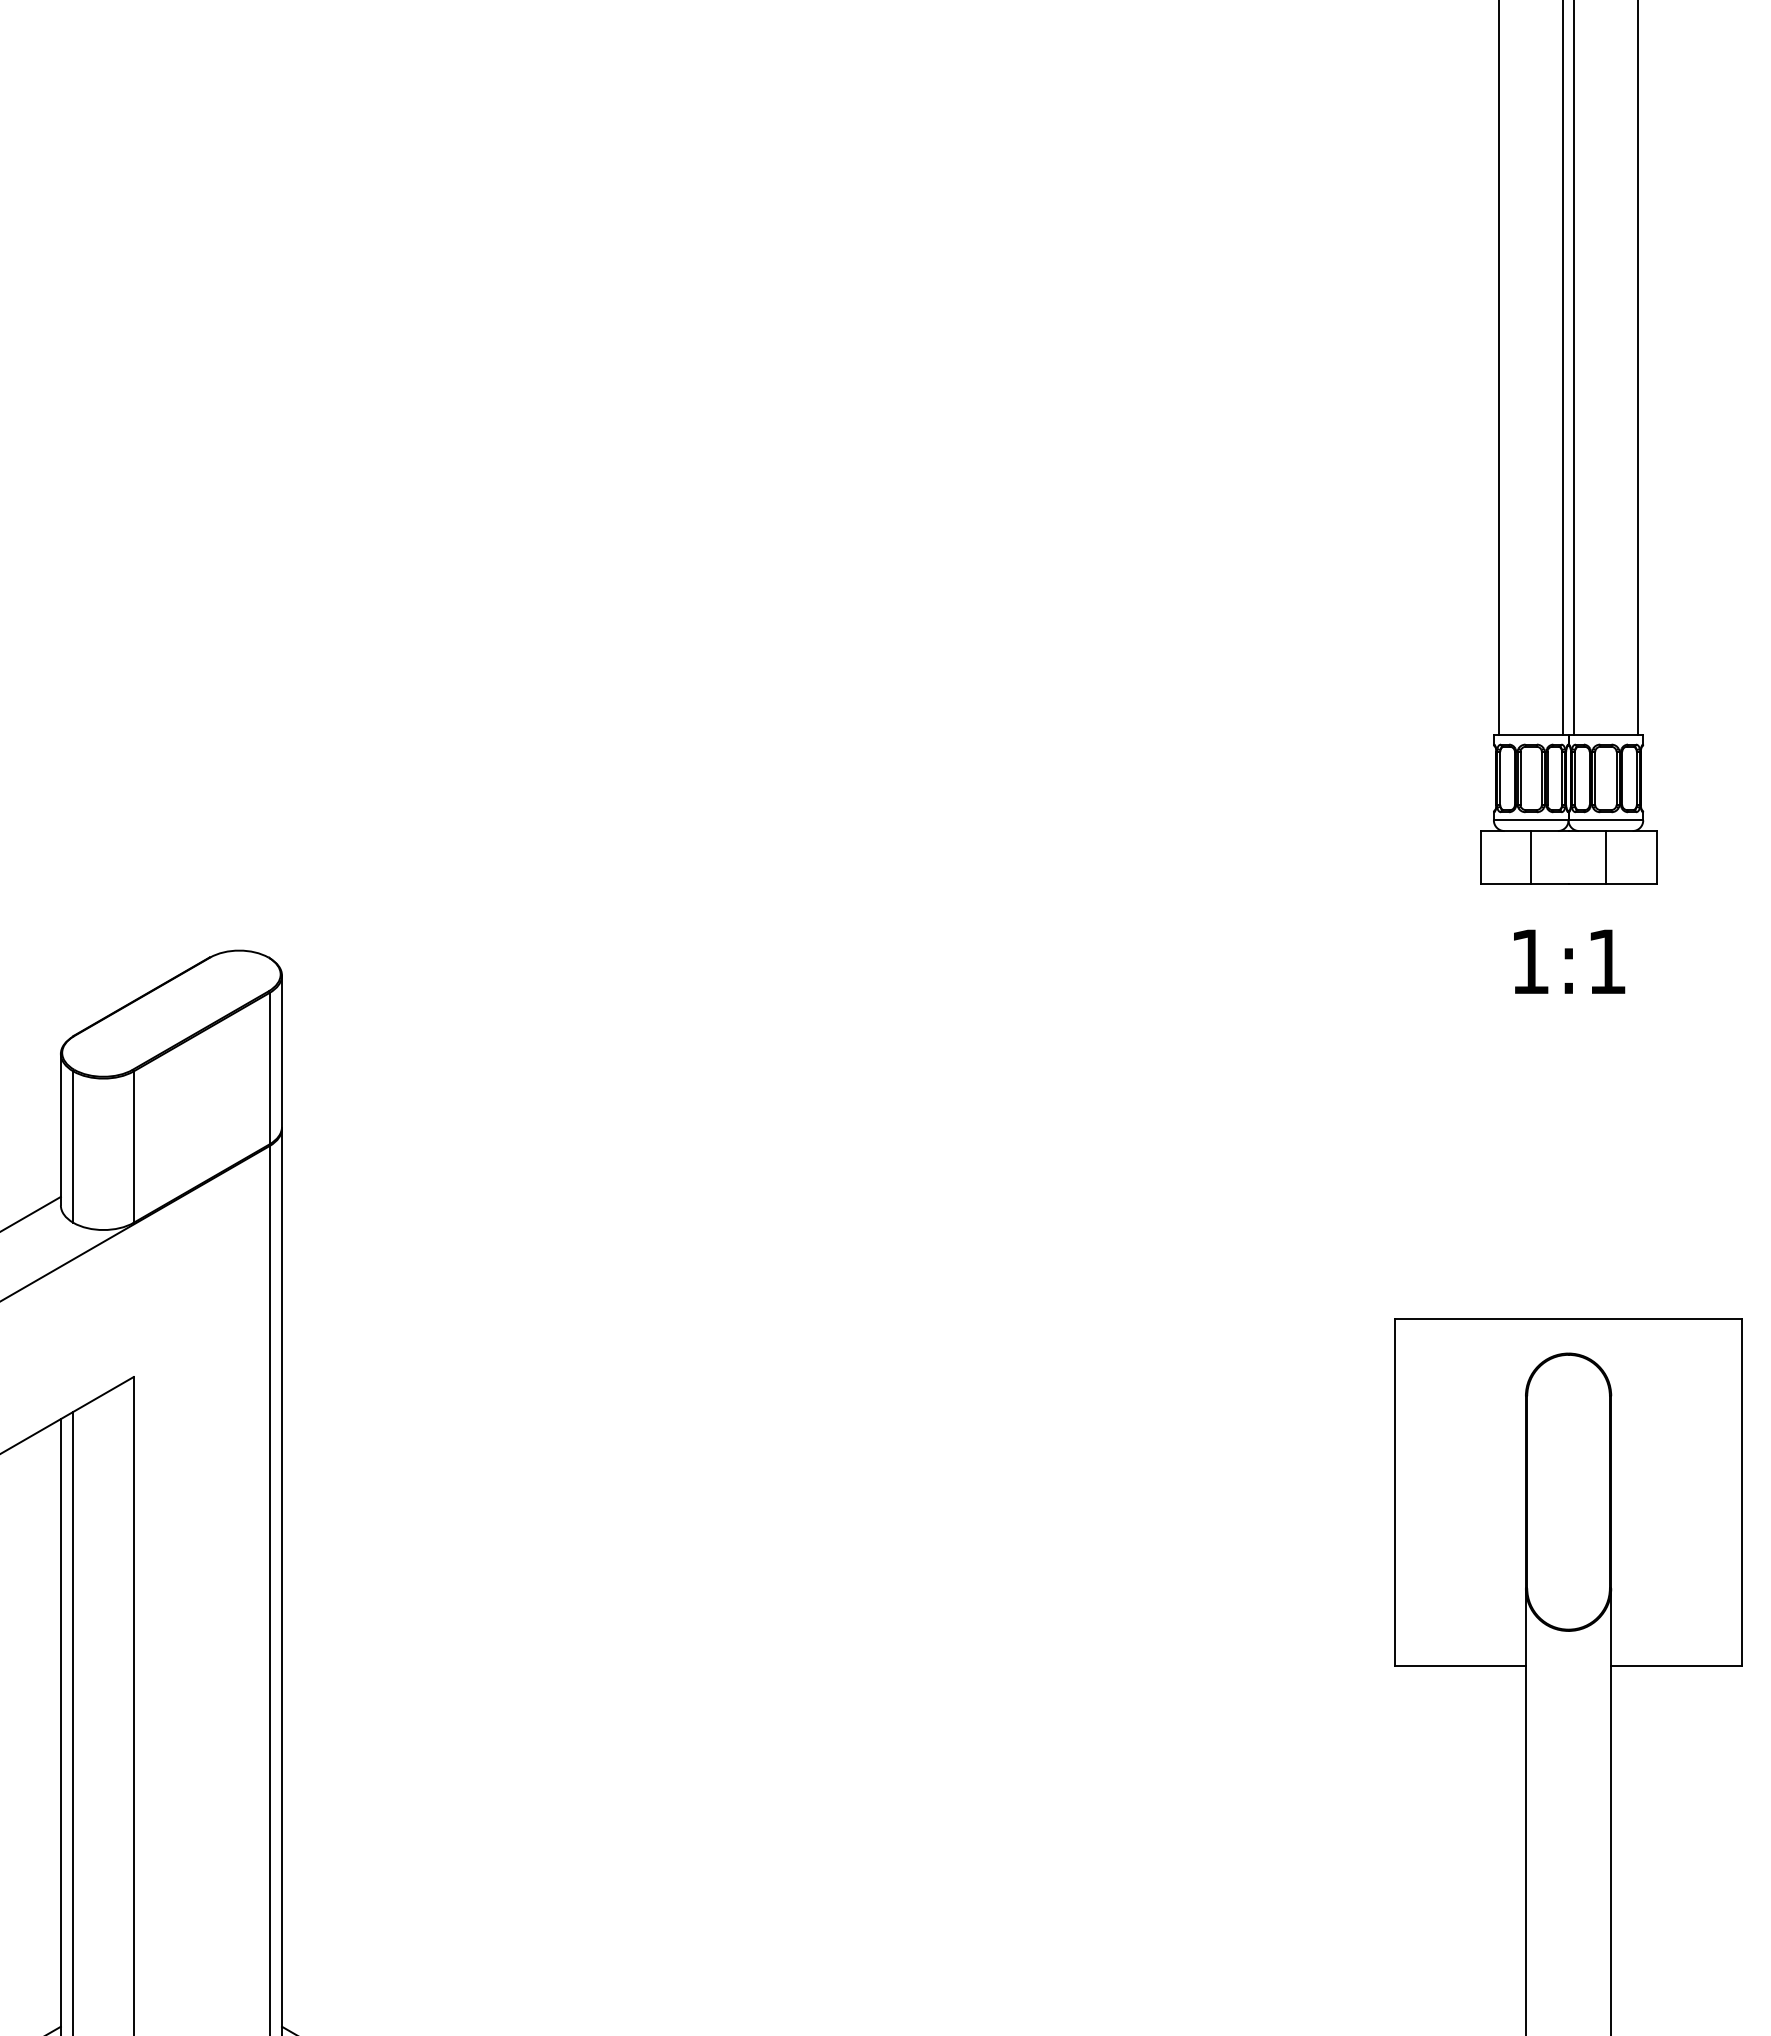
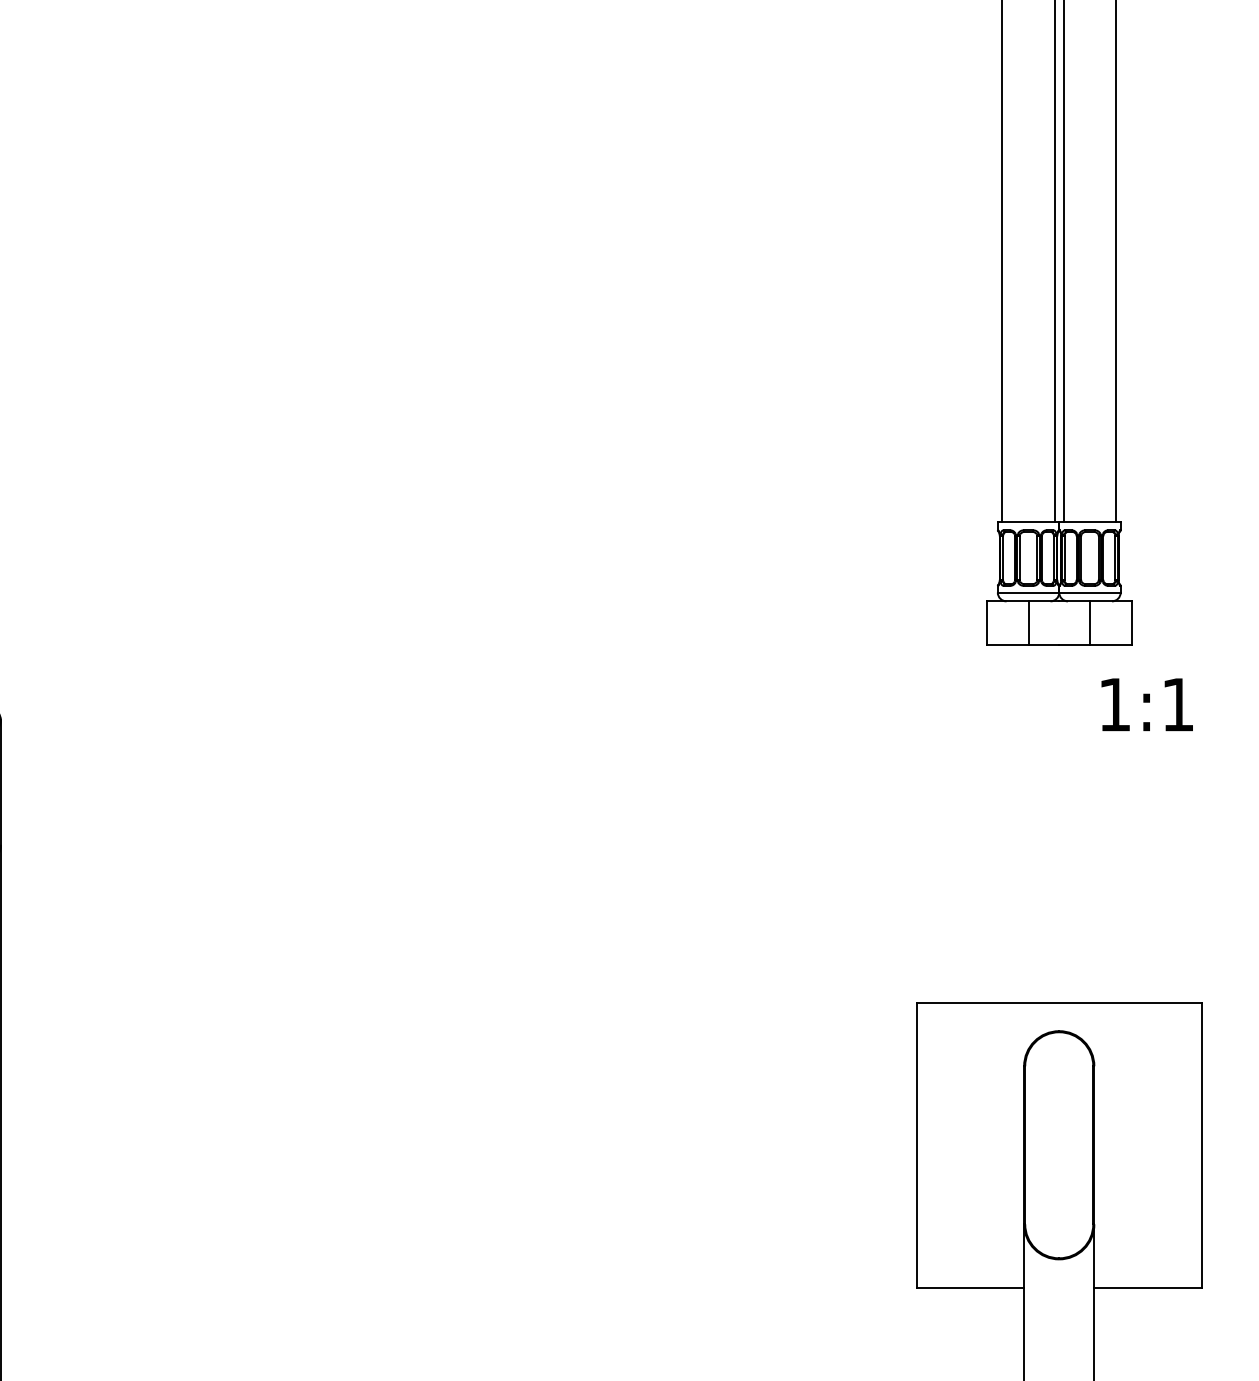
text: (1569, 961) -> (1147, 704), moved

